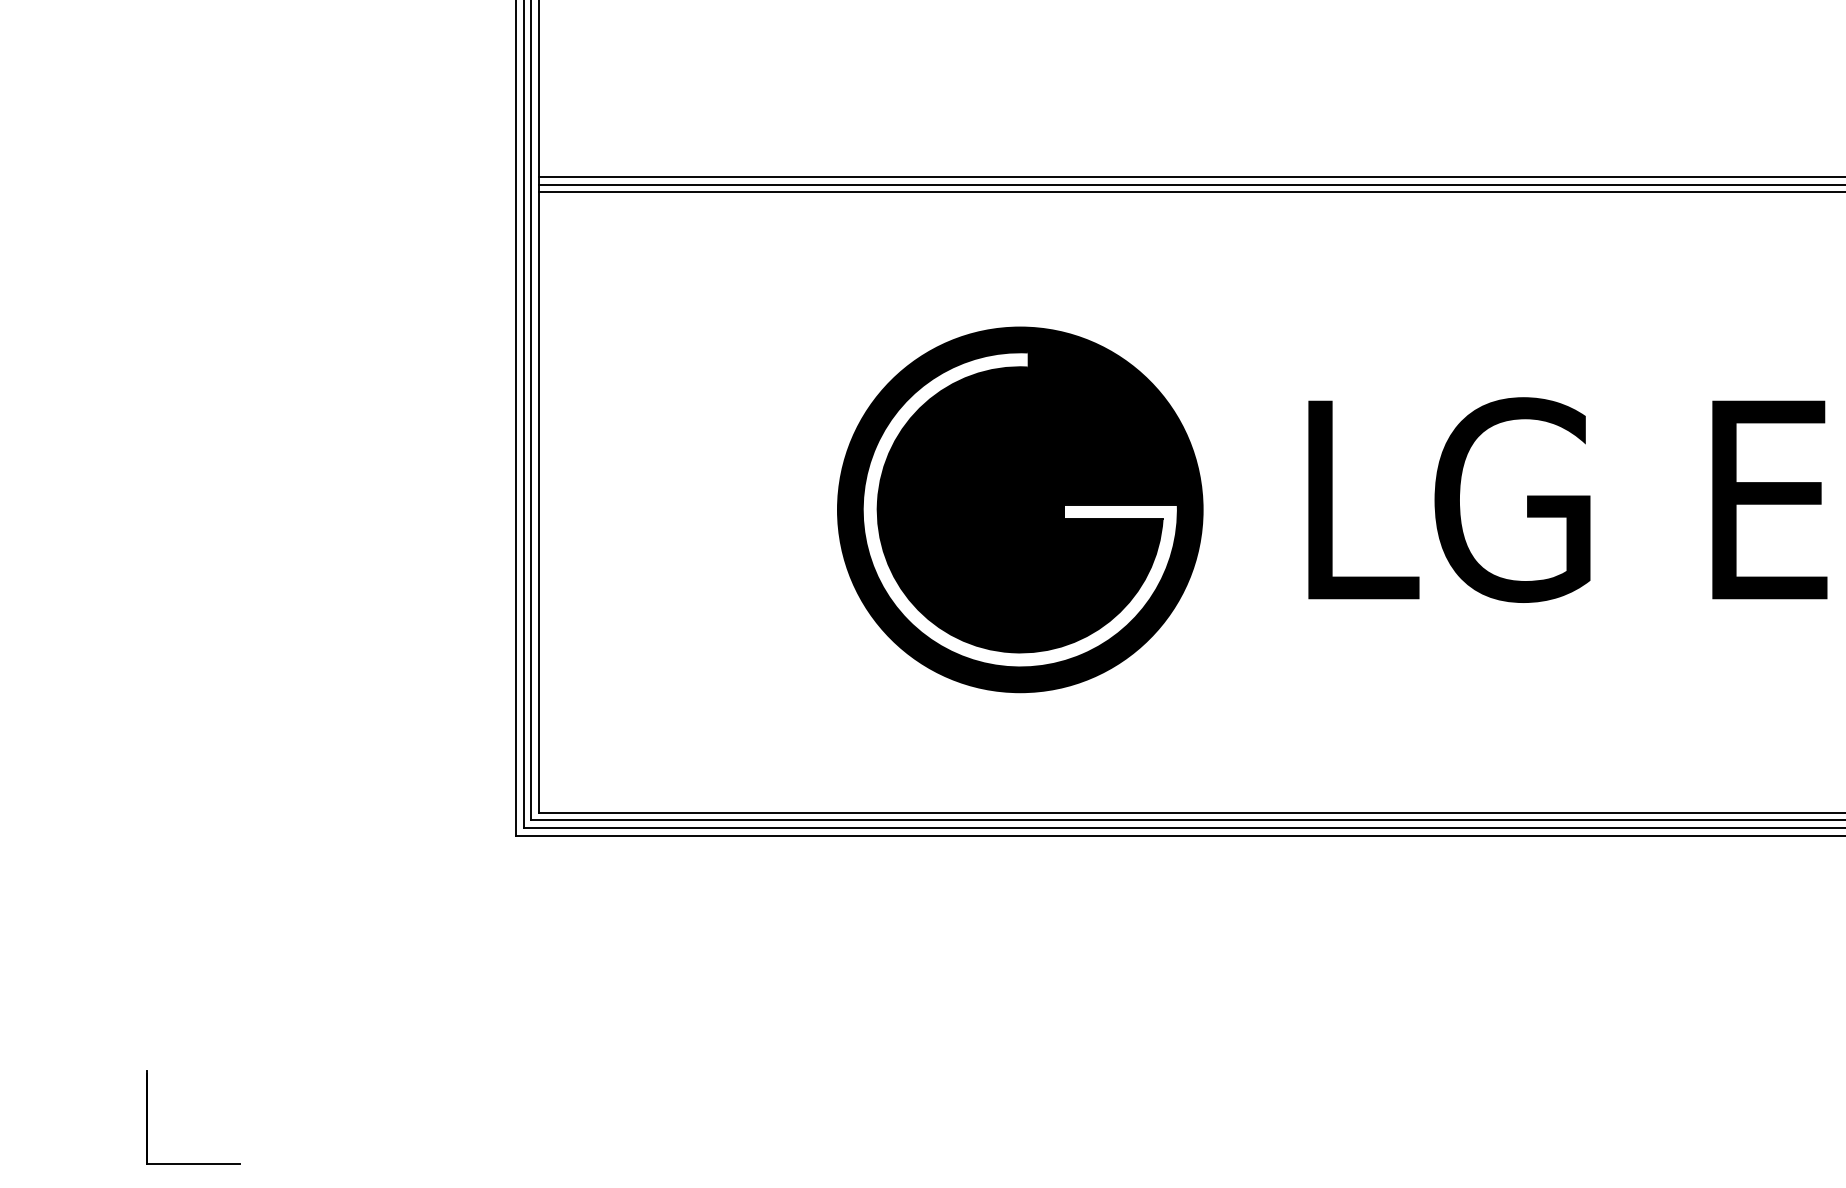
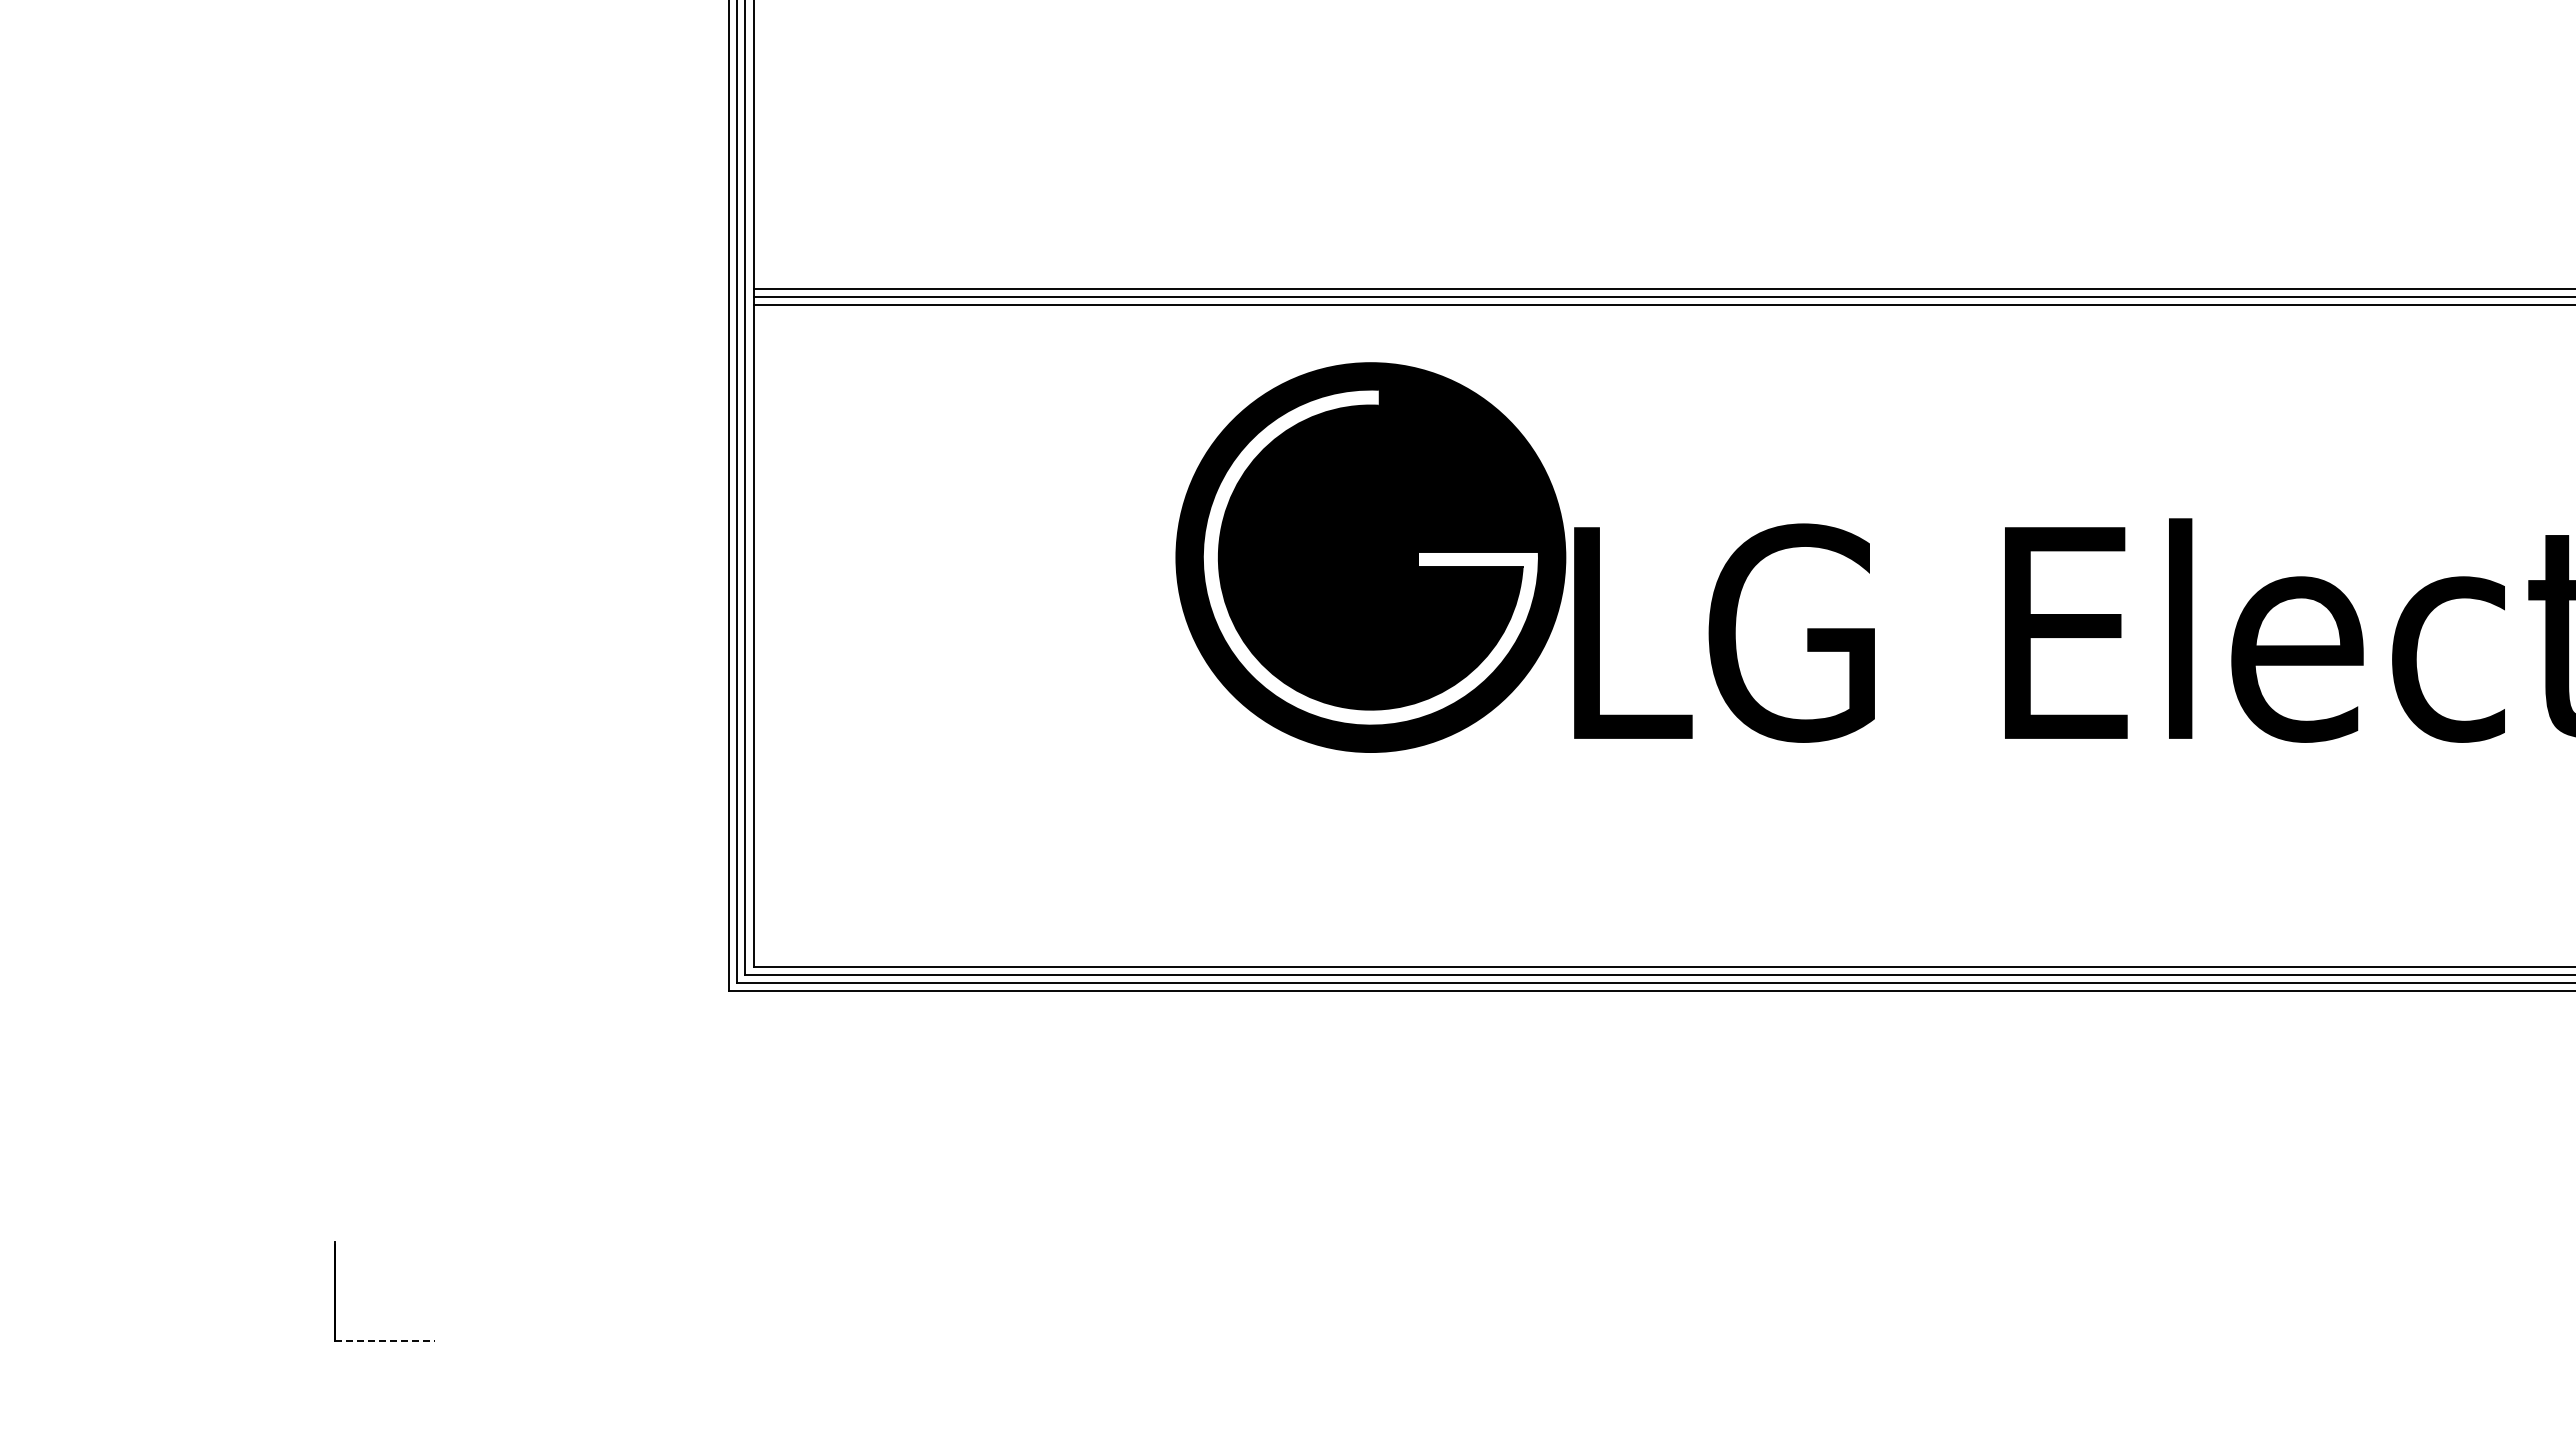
part: (1019, 509) -> (1370, 557), moved
line: (192, 1163) -> (384, 1340), solid -> dashed

